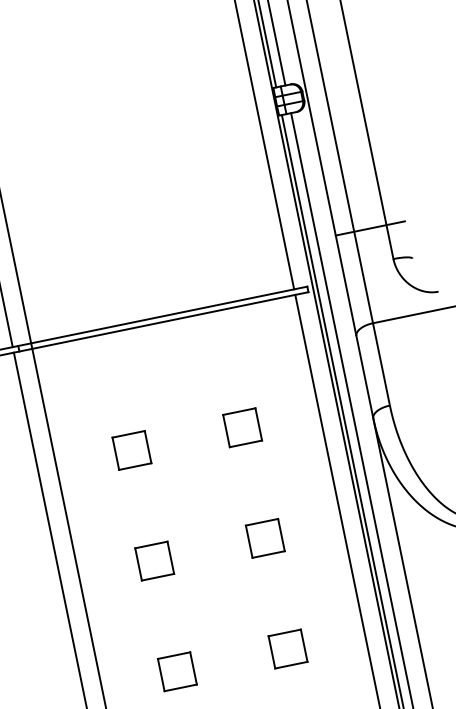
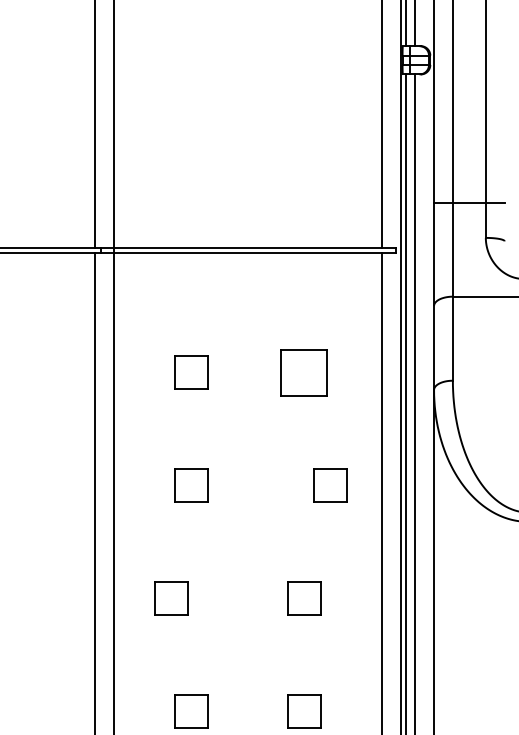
part: (242, 427) -> (304, 372), size x1.4
part: (265, 538) -> (330, 485), moved
part: (177, 671) -> (171, 598), moved

